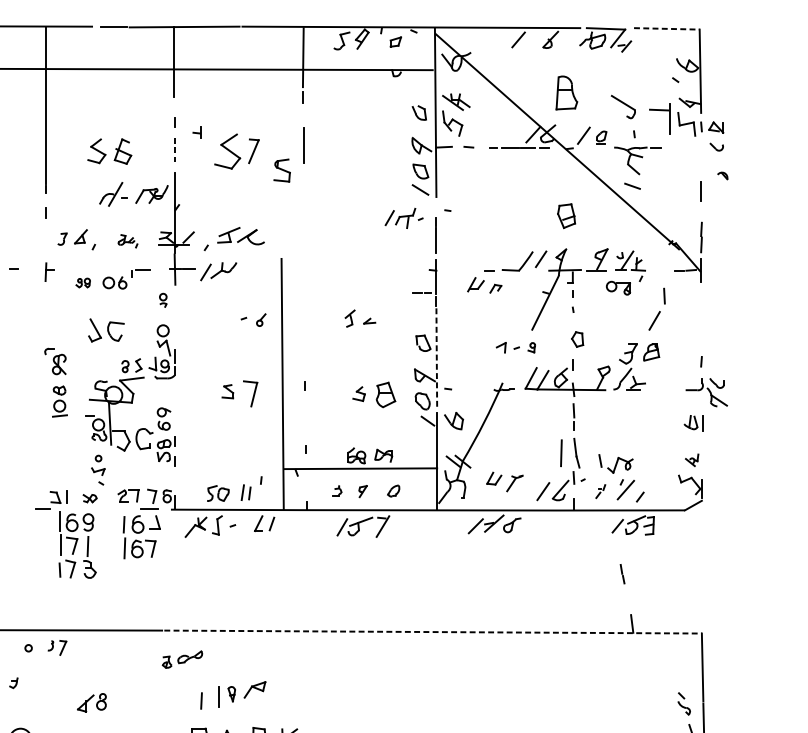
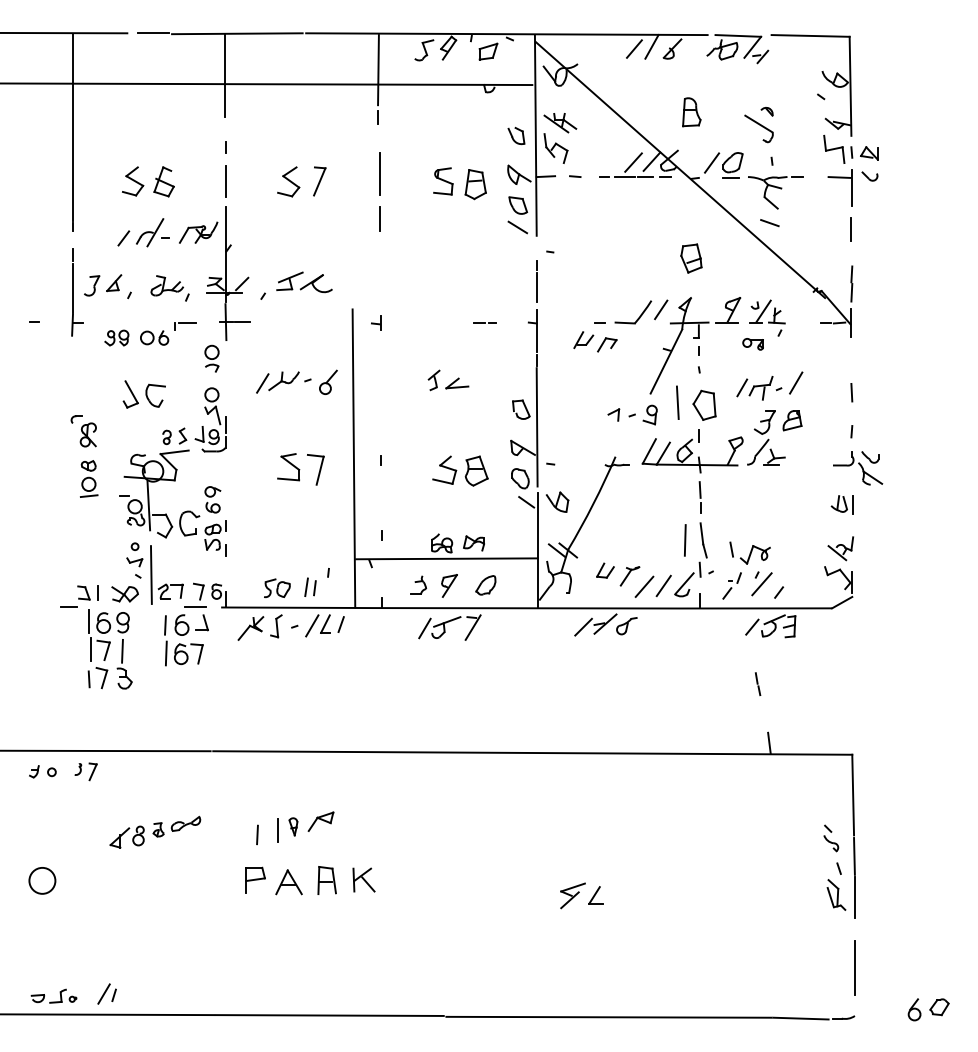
line: (667, 28) -> (811, 35), dashed -> solid
line: (532, 37) -> (651, 46), added
part: (395, 41) -> (488, 51), size x1.43
part: (566, 93) -> (691, 112), size x0.71
part: (659, 110) -> (839, 178), moved
part: (197, 131) -> (376, 322), moved
line: (517, 135) -> (633, 162), added
part: (601, 137) -> (732, 165), size x1.67
line: (174, 151) -> (225, 181), dashed -> solid
part: (227, 151) -> (288, 181), size x0.71
part: (384, 153) -> (475, 184), added
part: (282, 170) -> (443, 181), moved
part: (722, 175) -> (766, 111), moved
line: (304, 182) -> (379, 218), added
line: (88, 199) -> (123, 238), added
part: (404, 218) -> (759, 388), moved
part: (62, 238) -> (92, 285), size x1.43
line: (45, 240) -> (72, 287), added
part: (127, 241) -> (169, 288), size x1.67
part: (218, 271) -> (277, 382), moved
part: (82, 282) -> (116, 337), size x1.43
part: (495, 288) -> (607, 344), size x1.43
part: (617, 288) -> (752, 344), size x0.71
line: (421, 292) -> (484, 322), moved
line: (664, 296) -> (851, 392), moved
part: (162, 300) -> (211, 358), size x1.67
part: (261, 319) -> (328, 381), size x1.67
part: (369, 321) -> (457, 383), size x1.67
line: (554, 337) -> (677, 402), added
part: (577, 338) -> (704, 404), size x1.67
part: (531, 347) -> (649, 414), size x1.67
line: (437, 358) -> (537, 427), dashed -> solid
part: (227, 391) -> (288, 467), size x1.67
part: (358, 393) -> (444, 469), size x1.67
part: (691, 460) -> (840, 548), size x1.67
line: (112, 481) -> (151, 574), added
part: (336, 490) -> (418, 584), size x1.43
part: (363, 491) -> (449, 585), size x1.67
part: (393, 491) -> (485, 585), size x1.43
part: (600, 491) -> (731, 585), size x1.67
line: (527, 492) -> (644, 586), added
part: (89, 498) -> (124, 594), size x1.67
line: (247, 524) -> (312, 625), added
line: (432, 631) -> (532, 752), dashed -> solid
part: (182, 659) -> (176, 826), moved
part: (13, 682) -> (34, 771), moved

